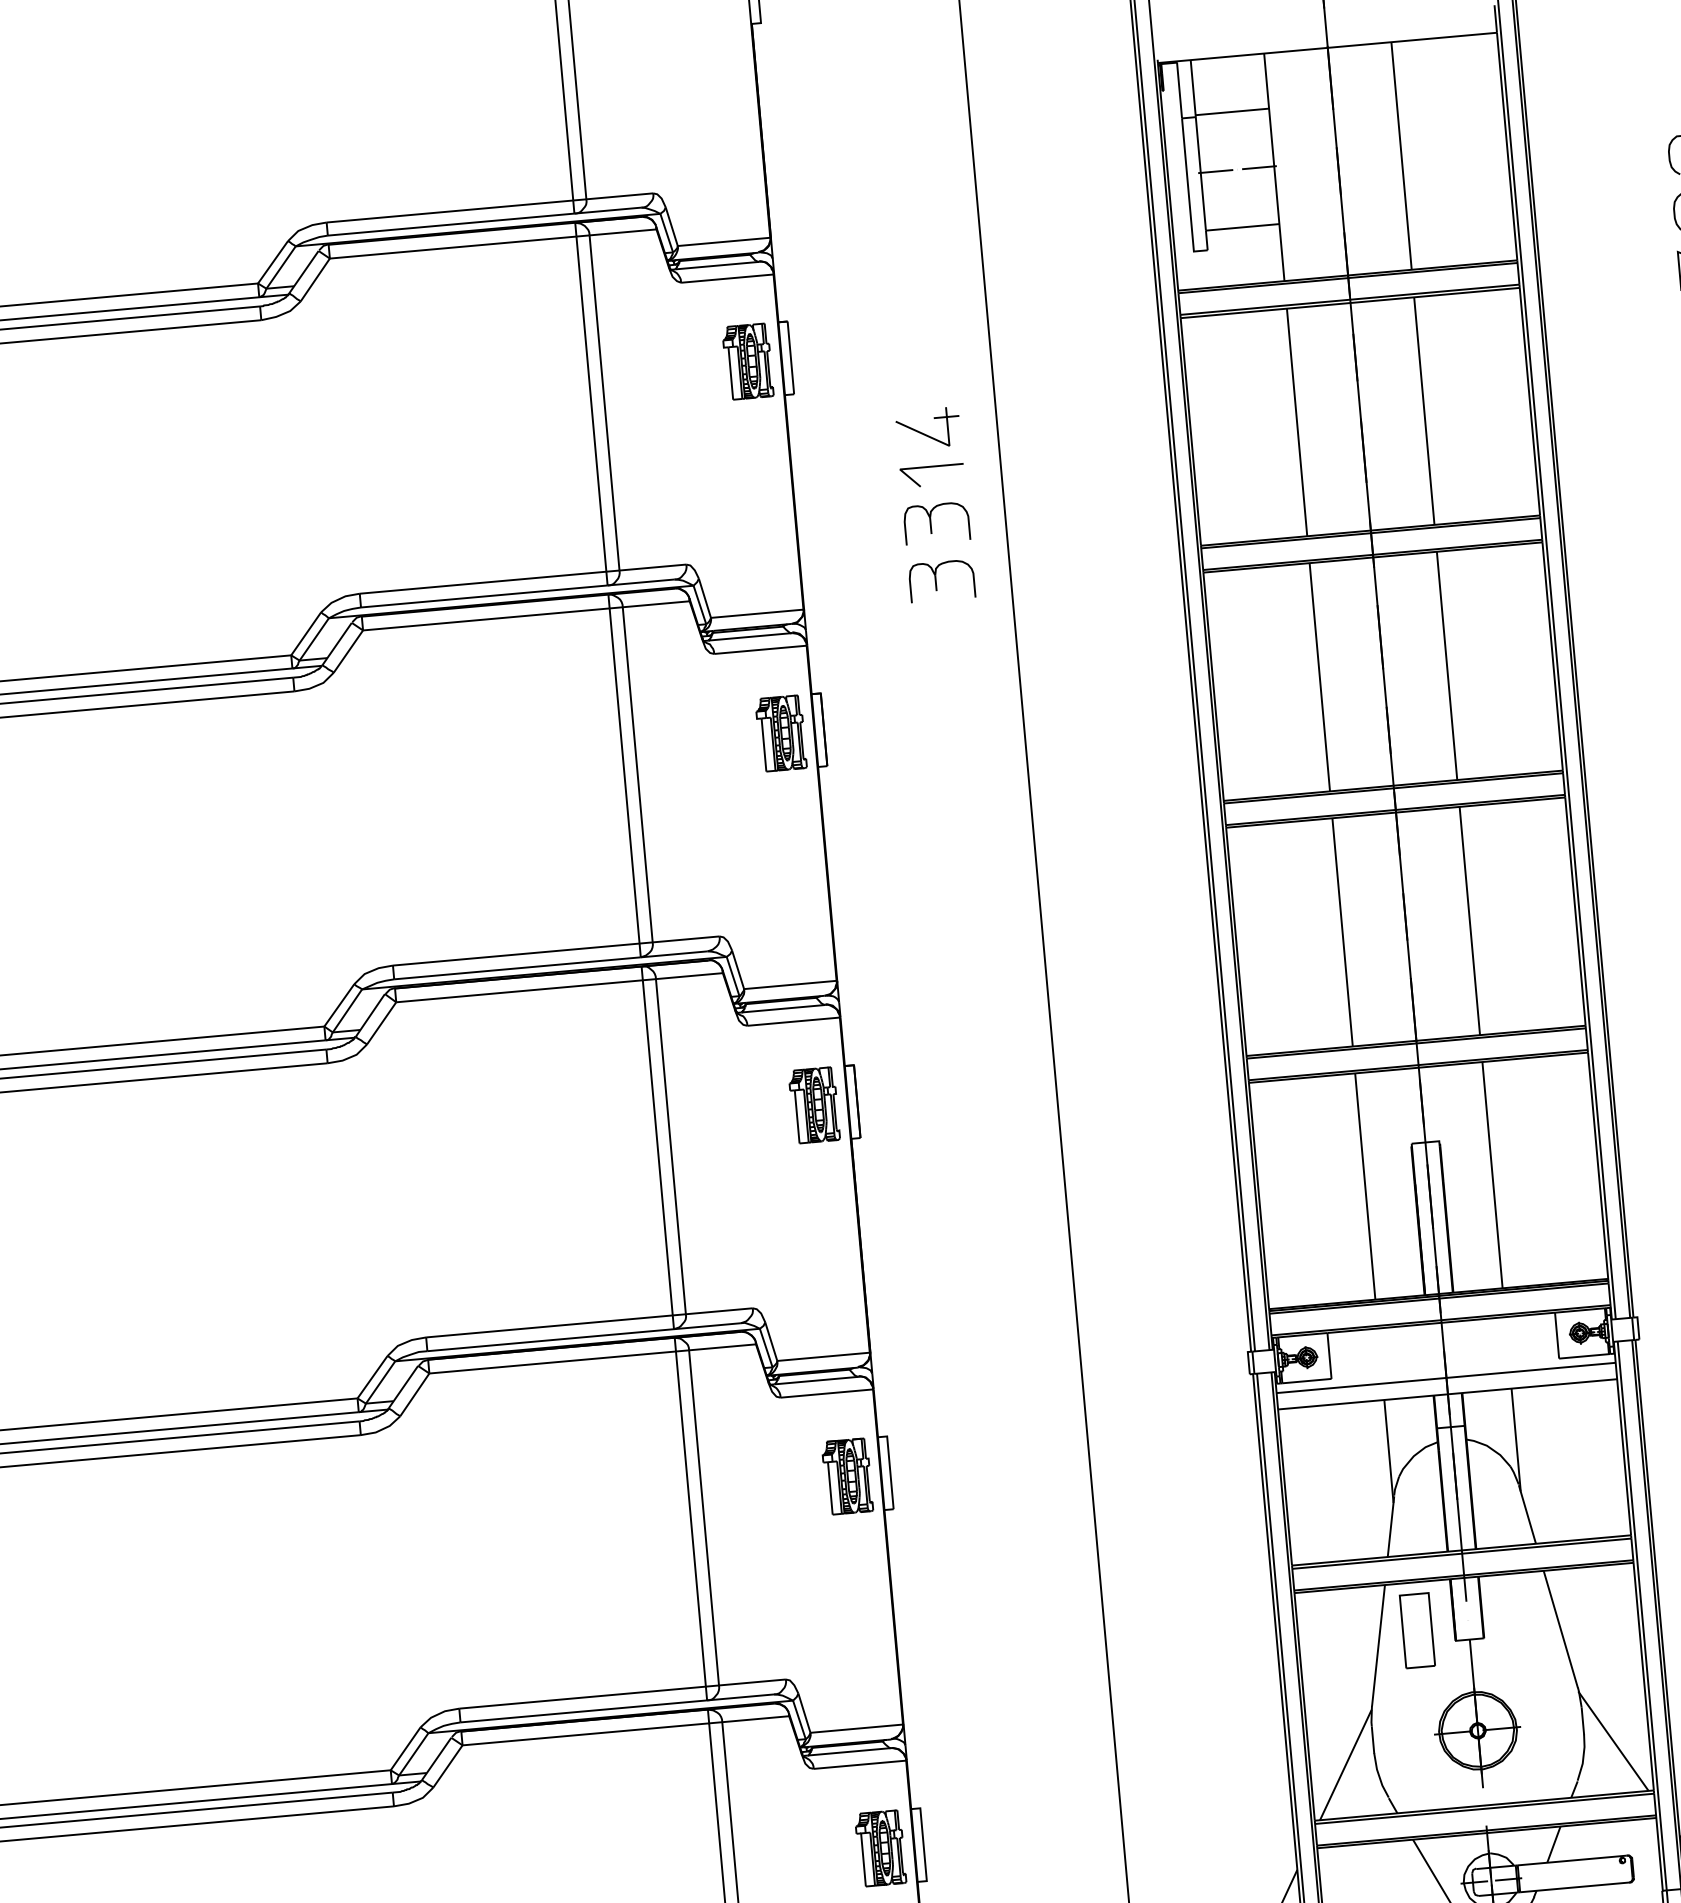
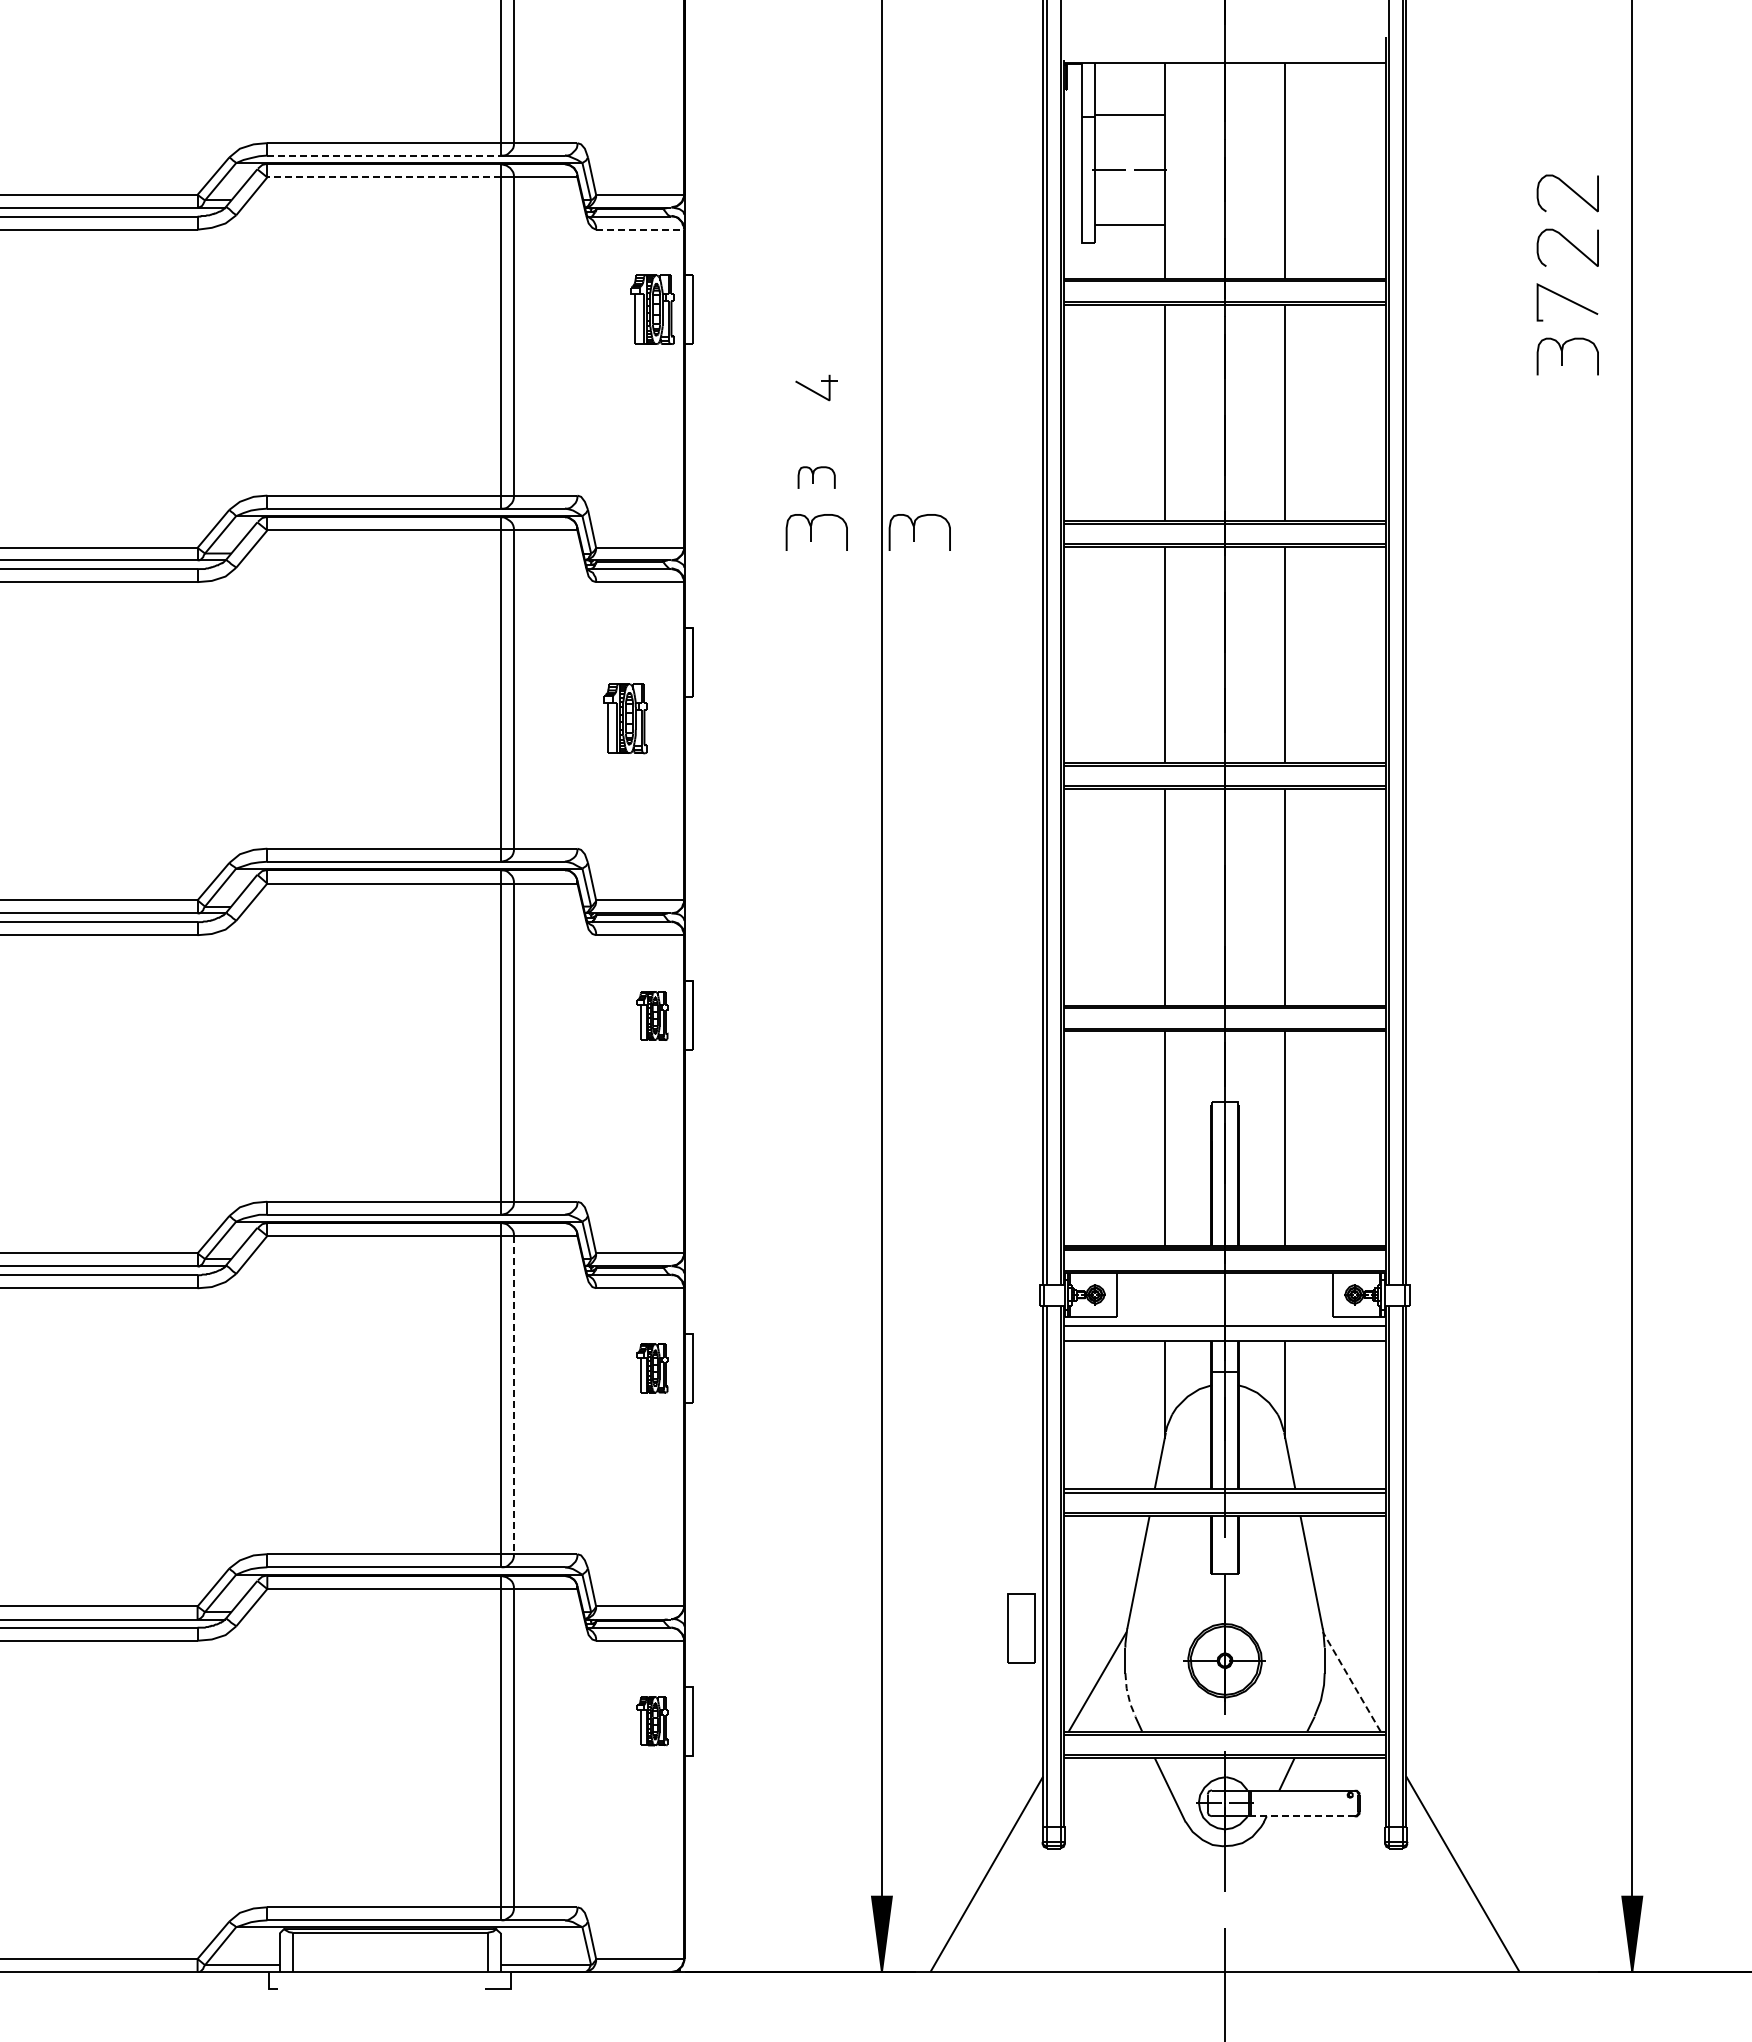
line: (451, 224) -> (384, 155), solid -> dashed
line: (452, 247) -> (383, 177), solid -> dashed
line: (727, 278) -> (640, 229), solid -> dashed
part: (928, 428) -> (816, 387), size x0.7
line: (931, 467) -> (816, 424), removed
part: (936, 523) -> (816, 477), size x0.6
part: (1050, 571) -> (919, 532), added
part: (781, 733) -> (625, 718), moved
part: (814, 1105) -> (652, 1015), size x0.7
part: (847, 1476) -> (652, 1368), size x0.7
line: (703, 1518) -> (513, 1395), solid -> dashed
part: (1417, 1630) -> (1021, 1628), moved
line: (1613, 1740) -> (1351, 1681), solid -> dashed
line: (1379, 1776) -> (1128, 1695), solid -> dashed
part: (880, 1847) -> (652, 1720), size x0.7
line: (1574, 1887) -> (1302, 1816), solid -> dashed

